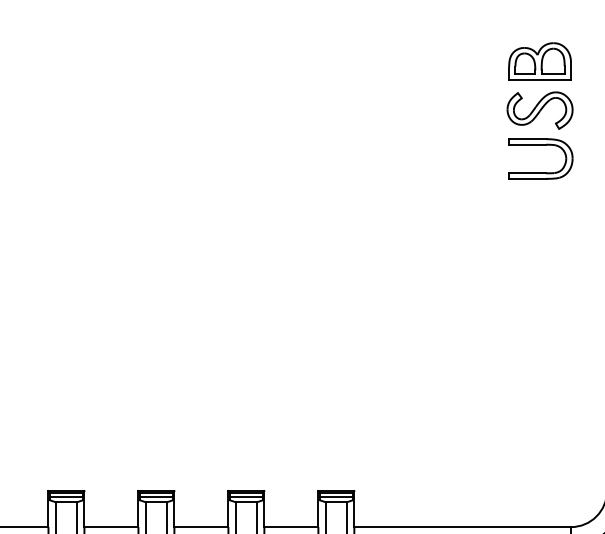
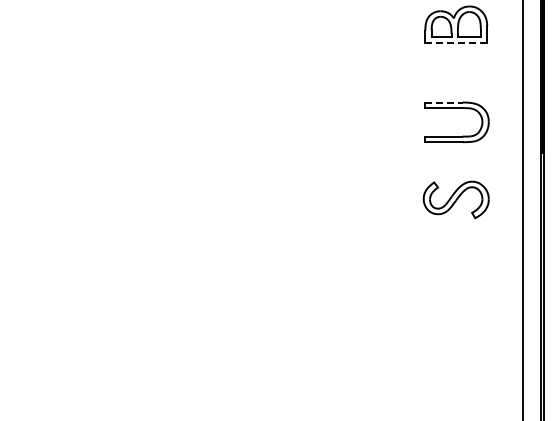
line: (540, 79) -> (456, 42), solid -> dashed
part: (539, 110) -> (455, 199), moved
line: (527, 139) -> (443, 102), solid -> dashed

